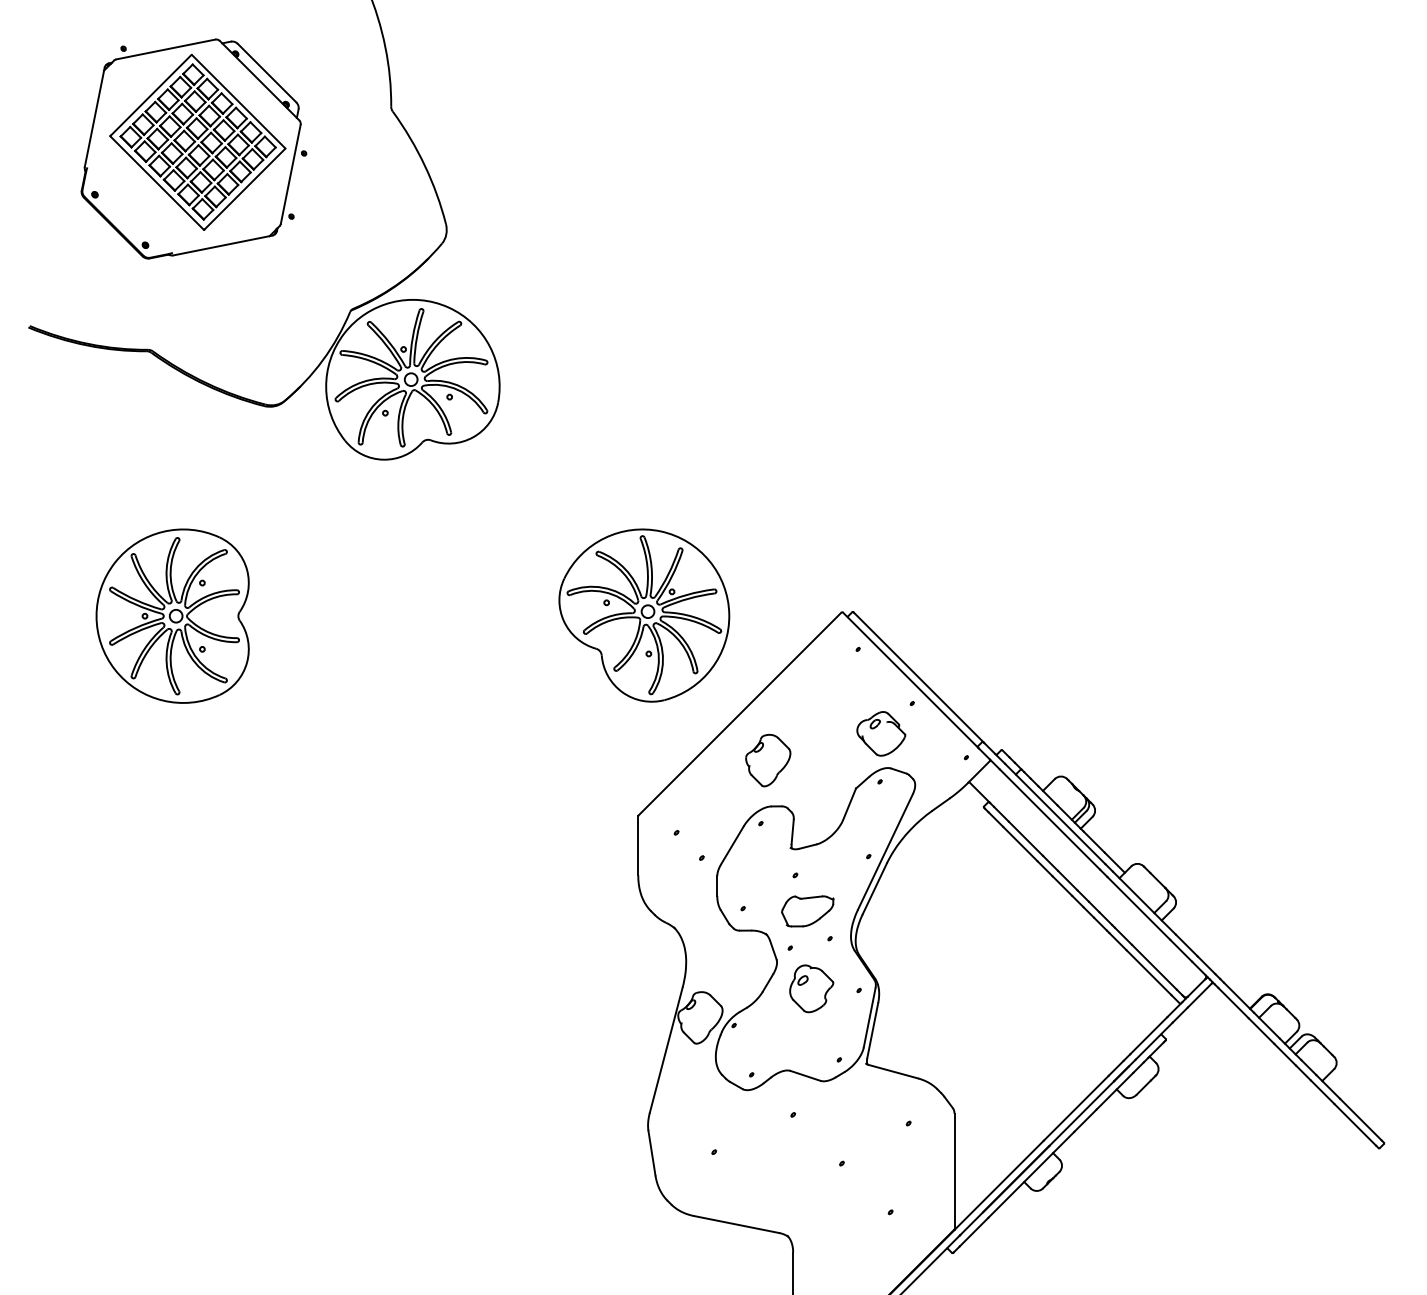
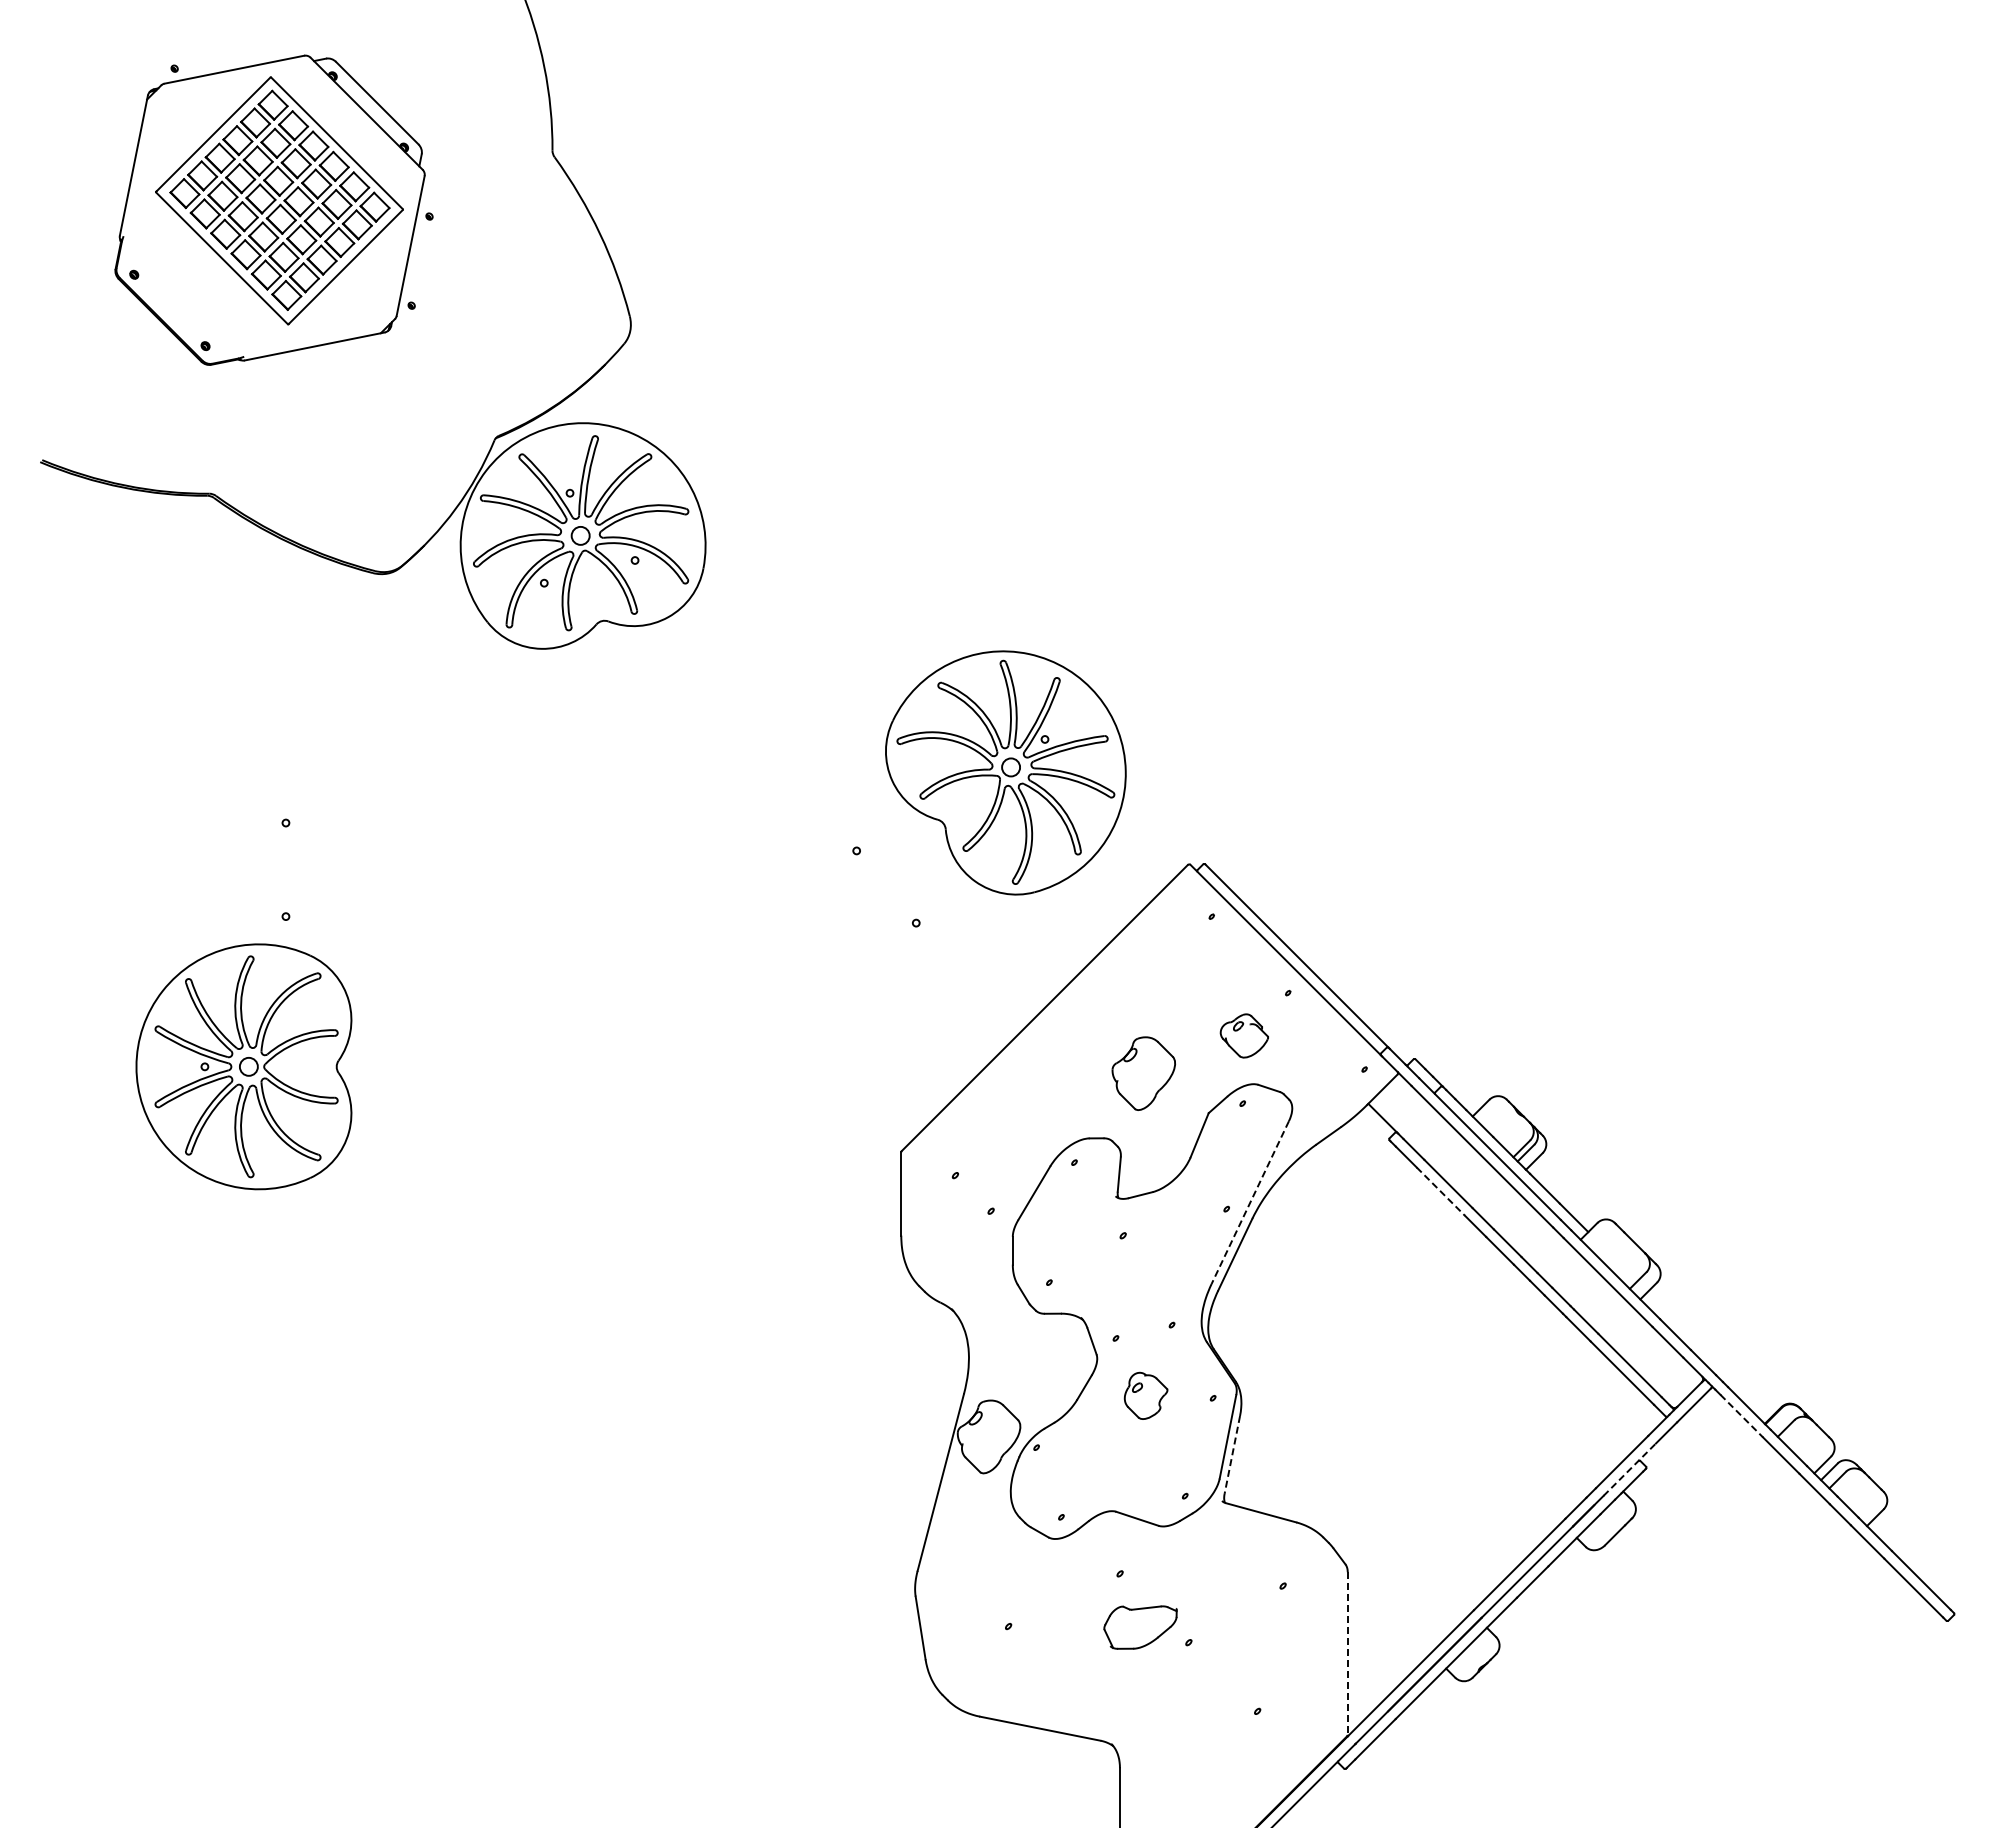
part: (172, 615) -> (243, 1066), moved
part: (644, 615) -> (1005, 772), moved
part: (881, 733) -> (1244, 1035), size x0.7
part: (768, 760) -> (1143, 1073), moved
line: (1020, 844) -> (1441, 1191), solid -> dashed
line: (885, 852) -> (1250, 1203), solid -> dashed
part: (807, 911) -> (1140, 1627), moved
part: (811, 988) -> (1145, 1395), size x0.7
line: (1234, 1003) -> (1742, 1416), solid -> dashed
line: (872, 1030) -> (1232, 1454), solid -> dashed
line: (1154, 1040) -> (1630, 1469), solid -> dashed
line: (954, 1171) -> (1347, 1654), solid -> dashed

